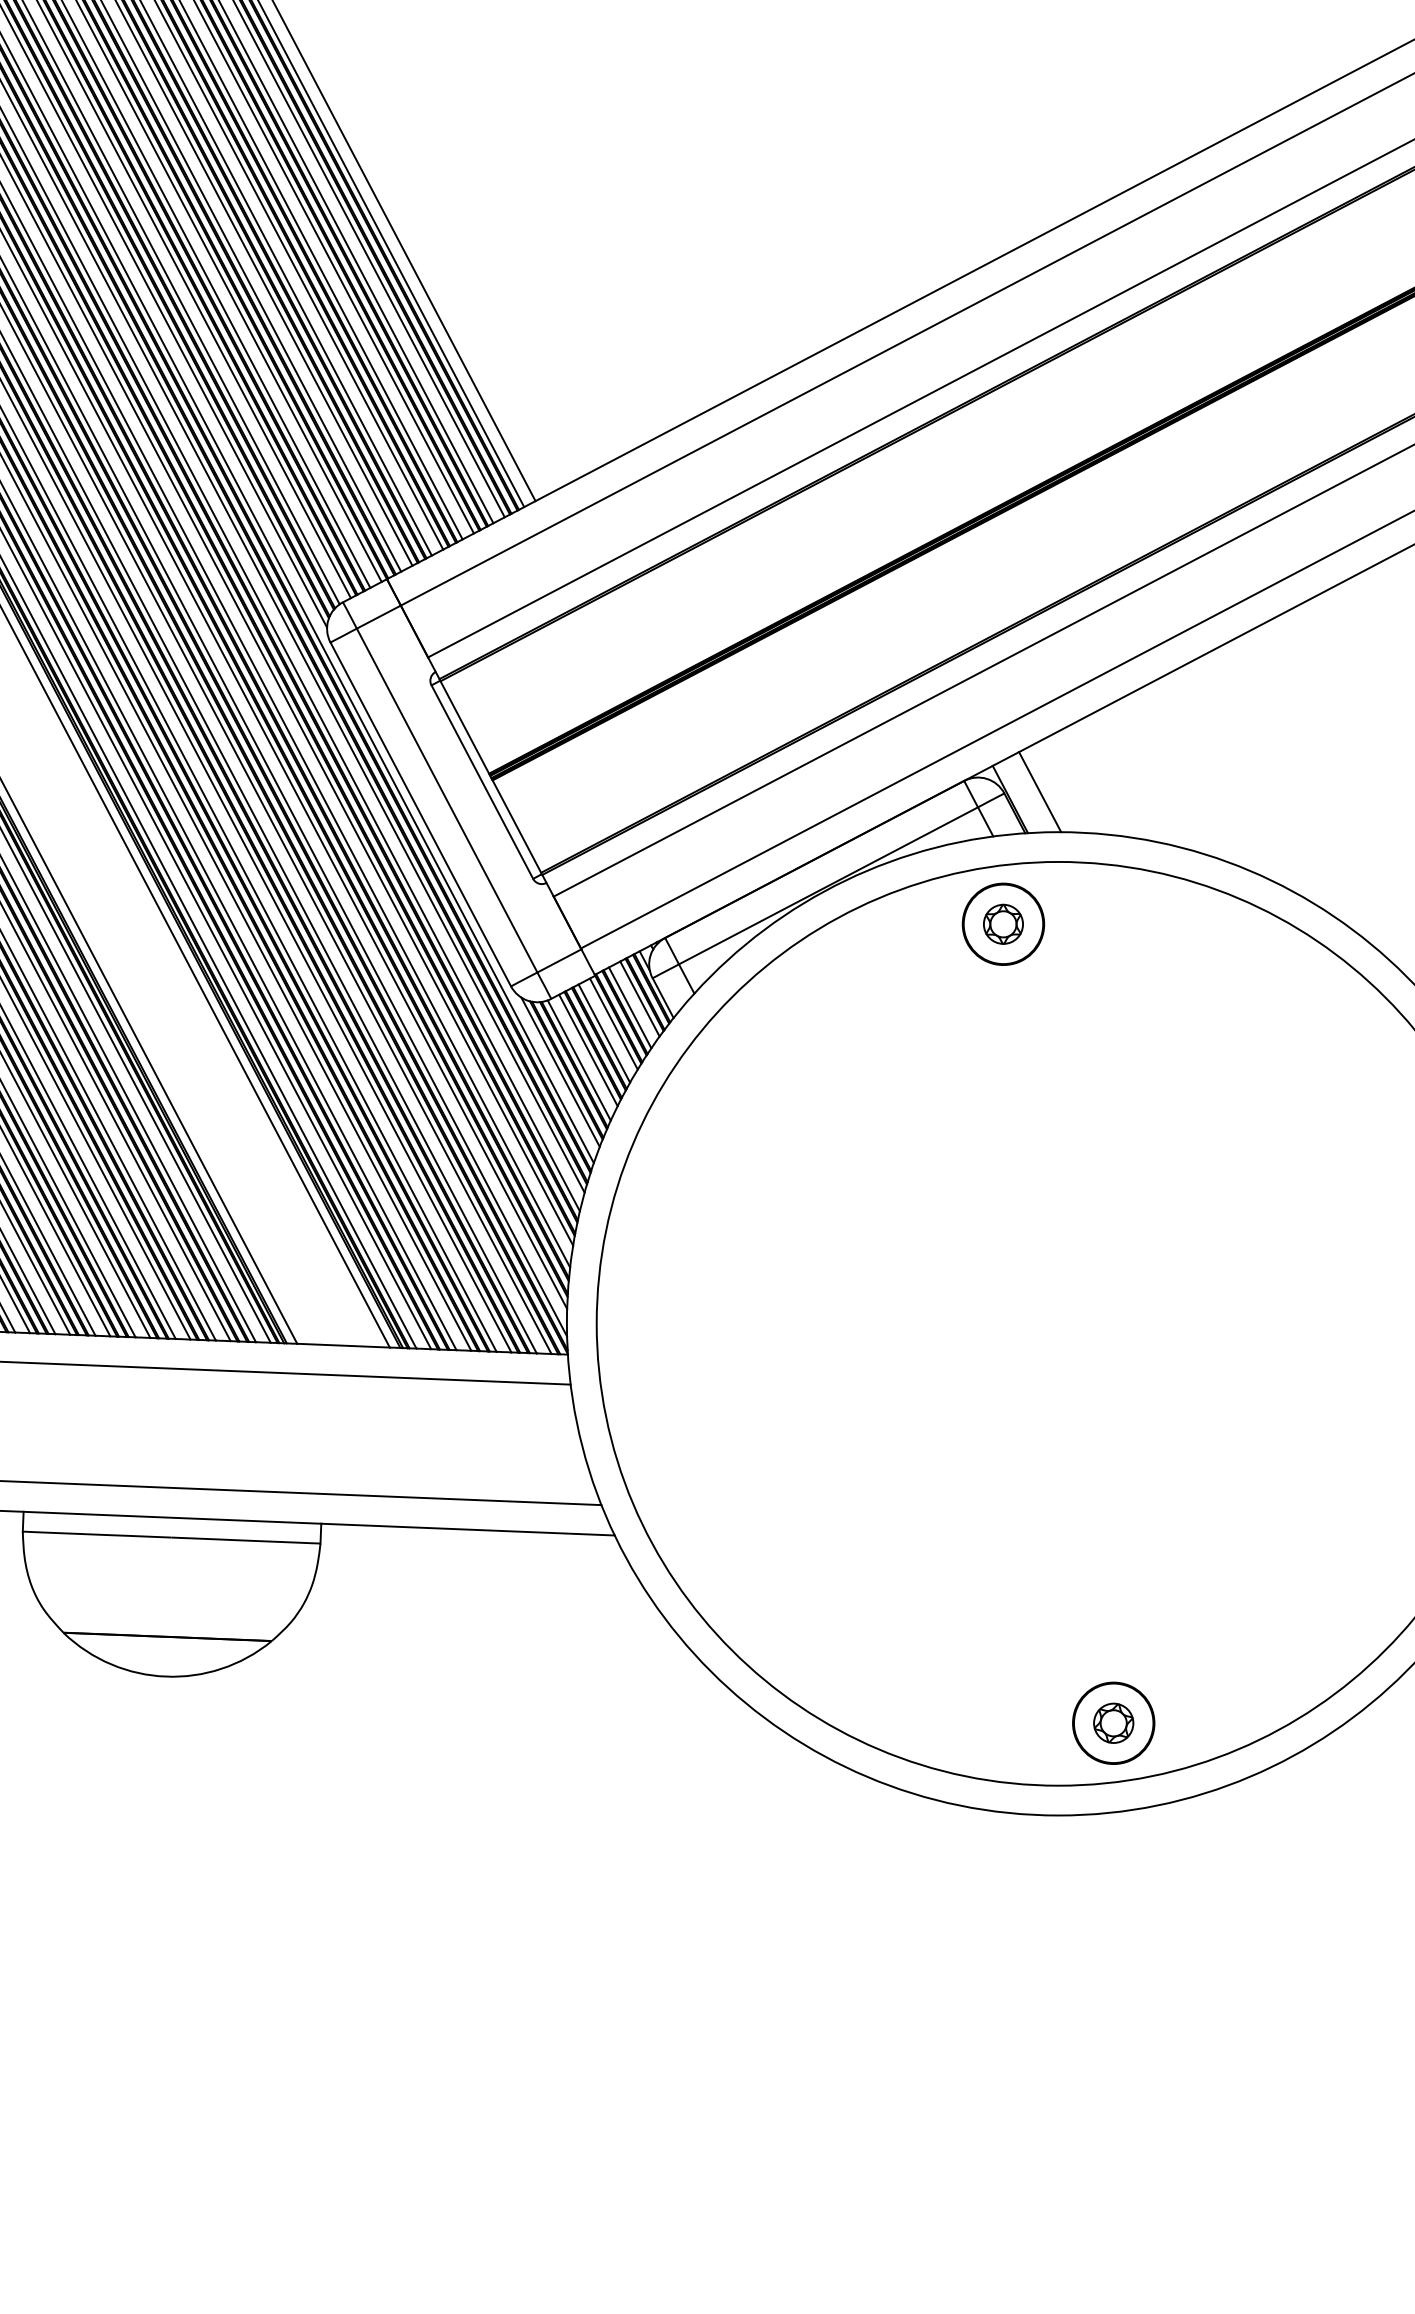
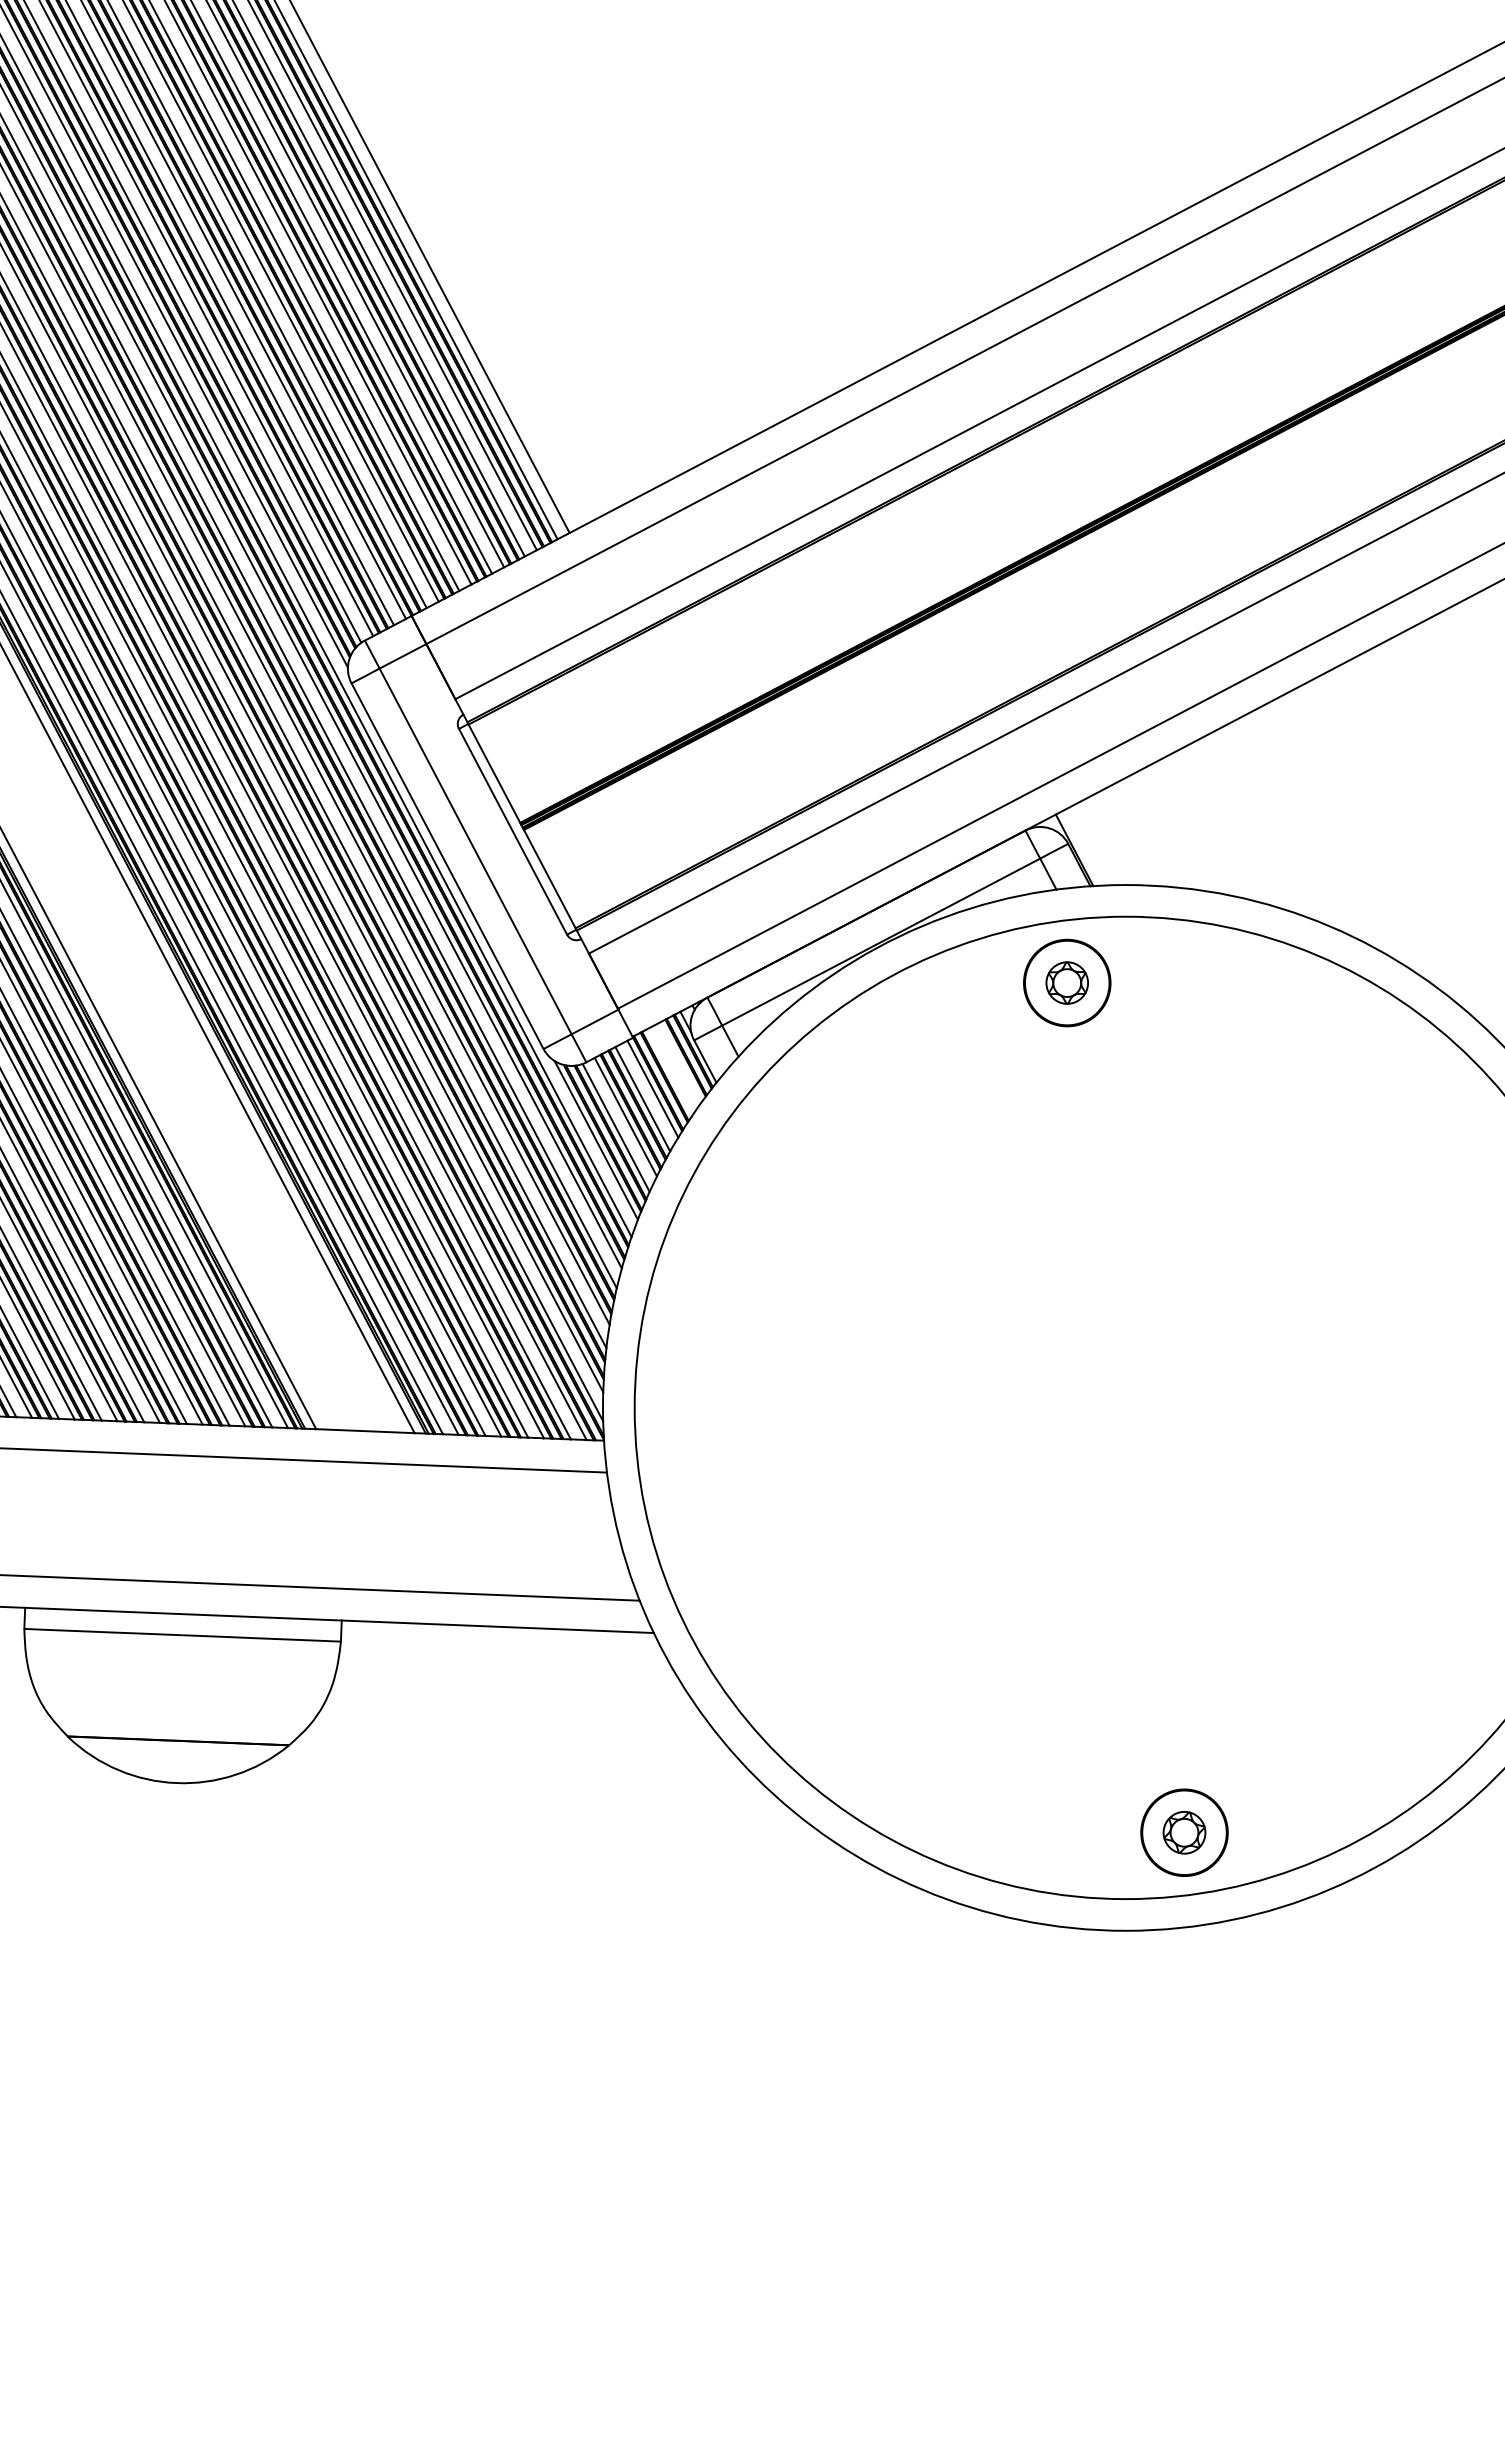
line: (1039, 792) -> (1105, 842), removed
line: (639, 999) -> (680, 1062), removed
line: (629, 1007) -> (669, 1071), removed

